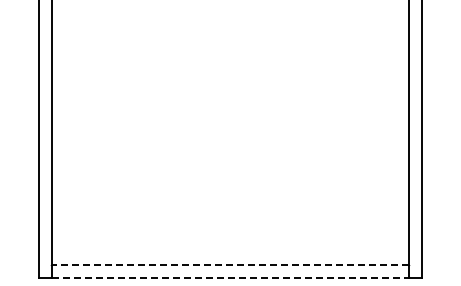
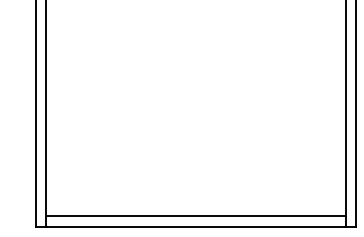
line: (230, 265) -> (196, 216), dashed -> solid
line: (230, 277) -> (196, 226), dashed -> solid

